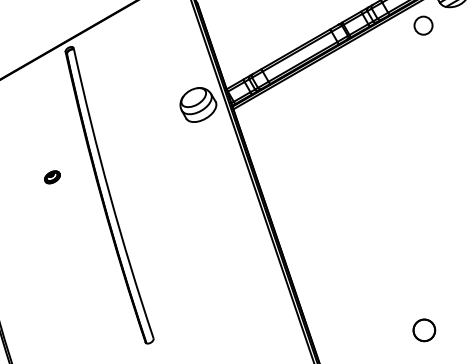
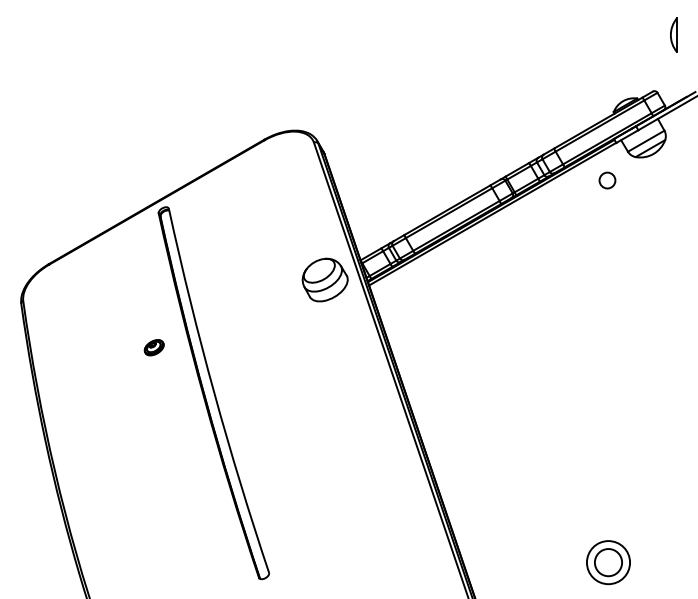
circle: (423, 25) -> (607, 180), size x0.7
part: (51, 177) -> (153, 347), moved
circle: (424, 330) -> (608, 562), size x1.6

